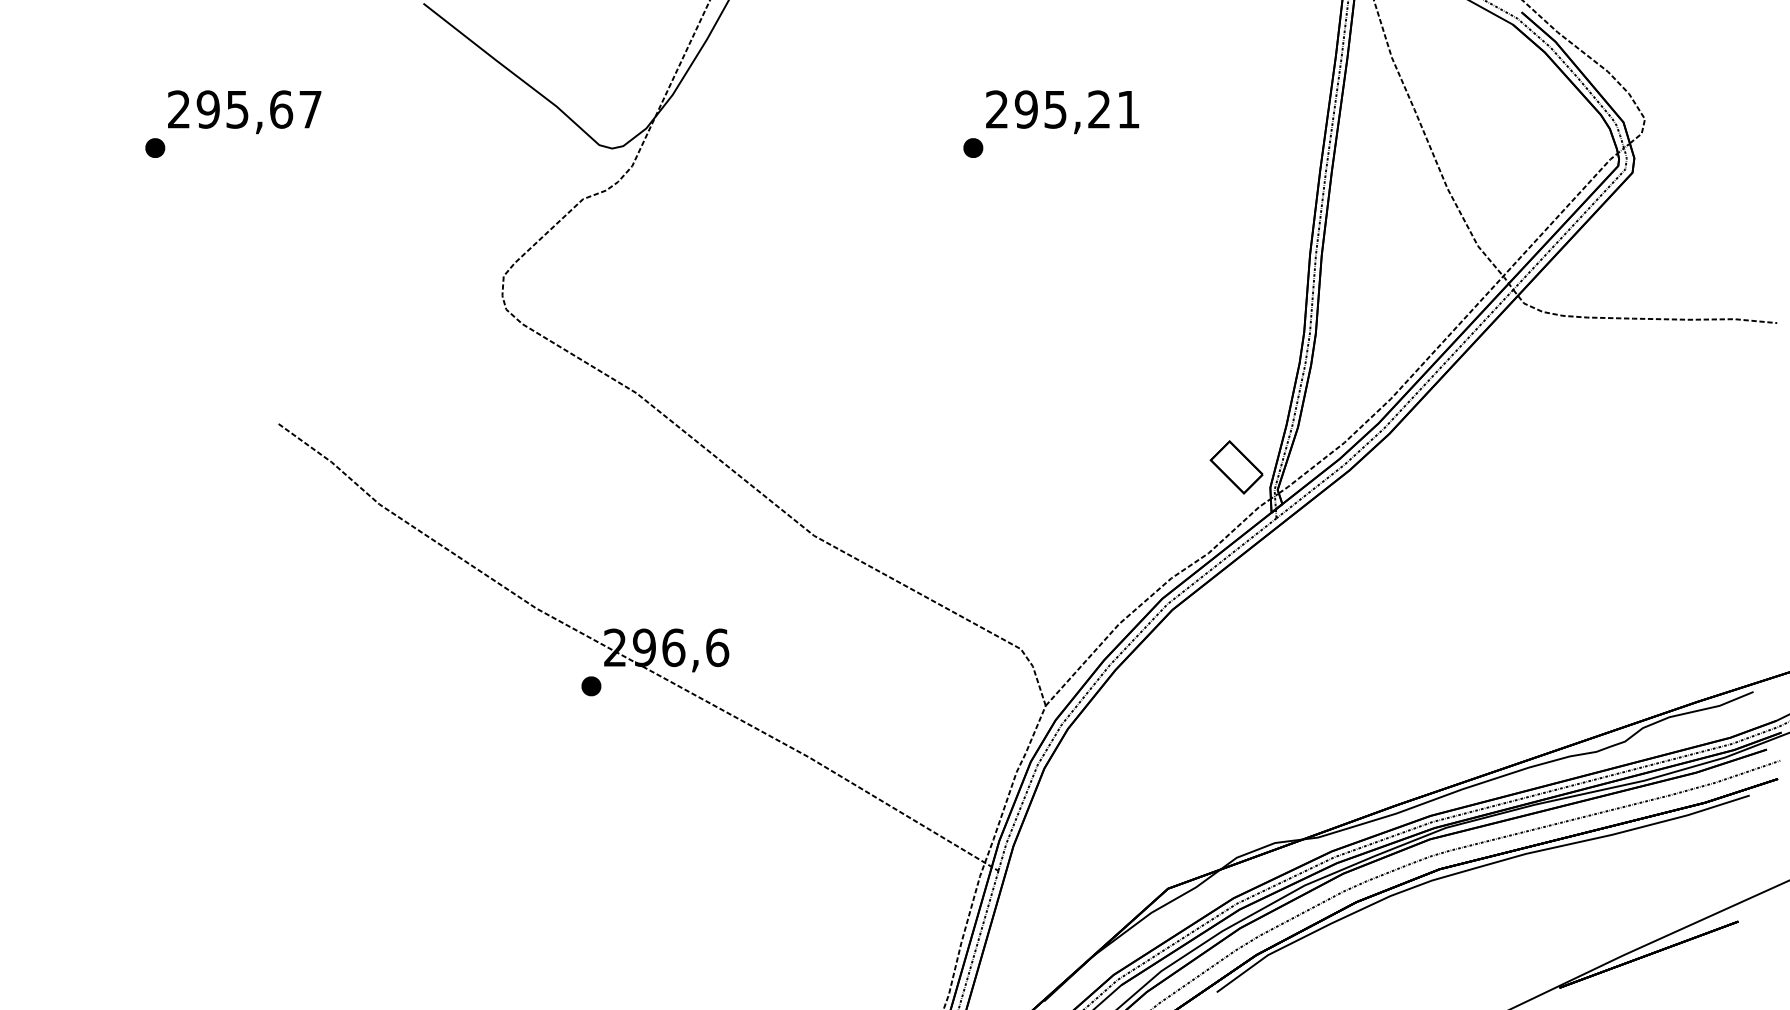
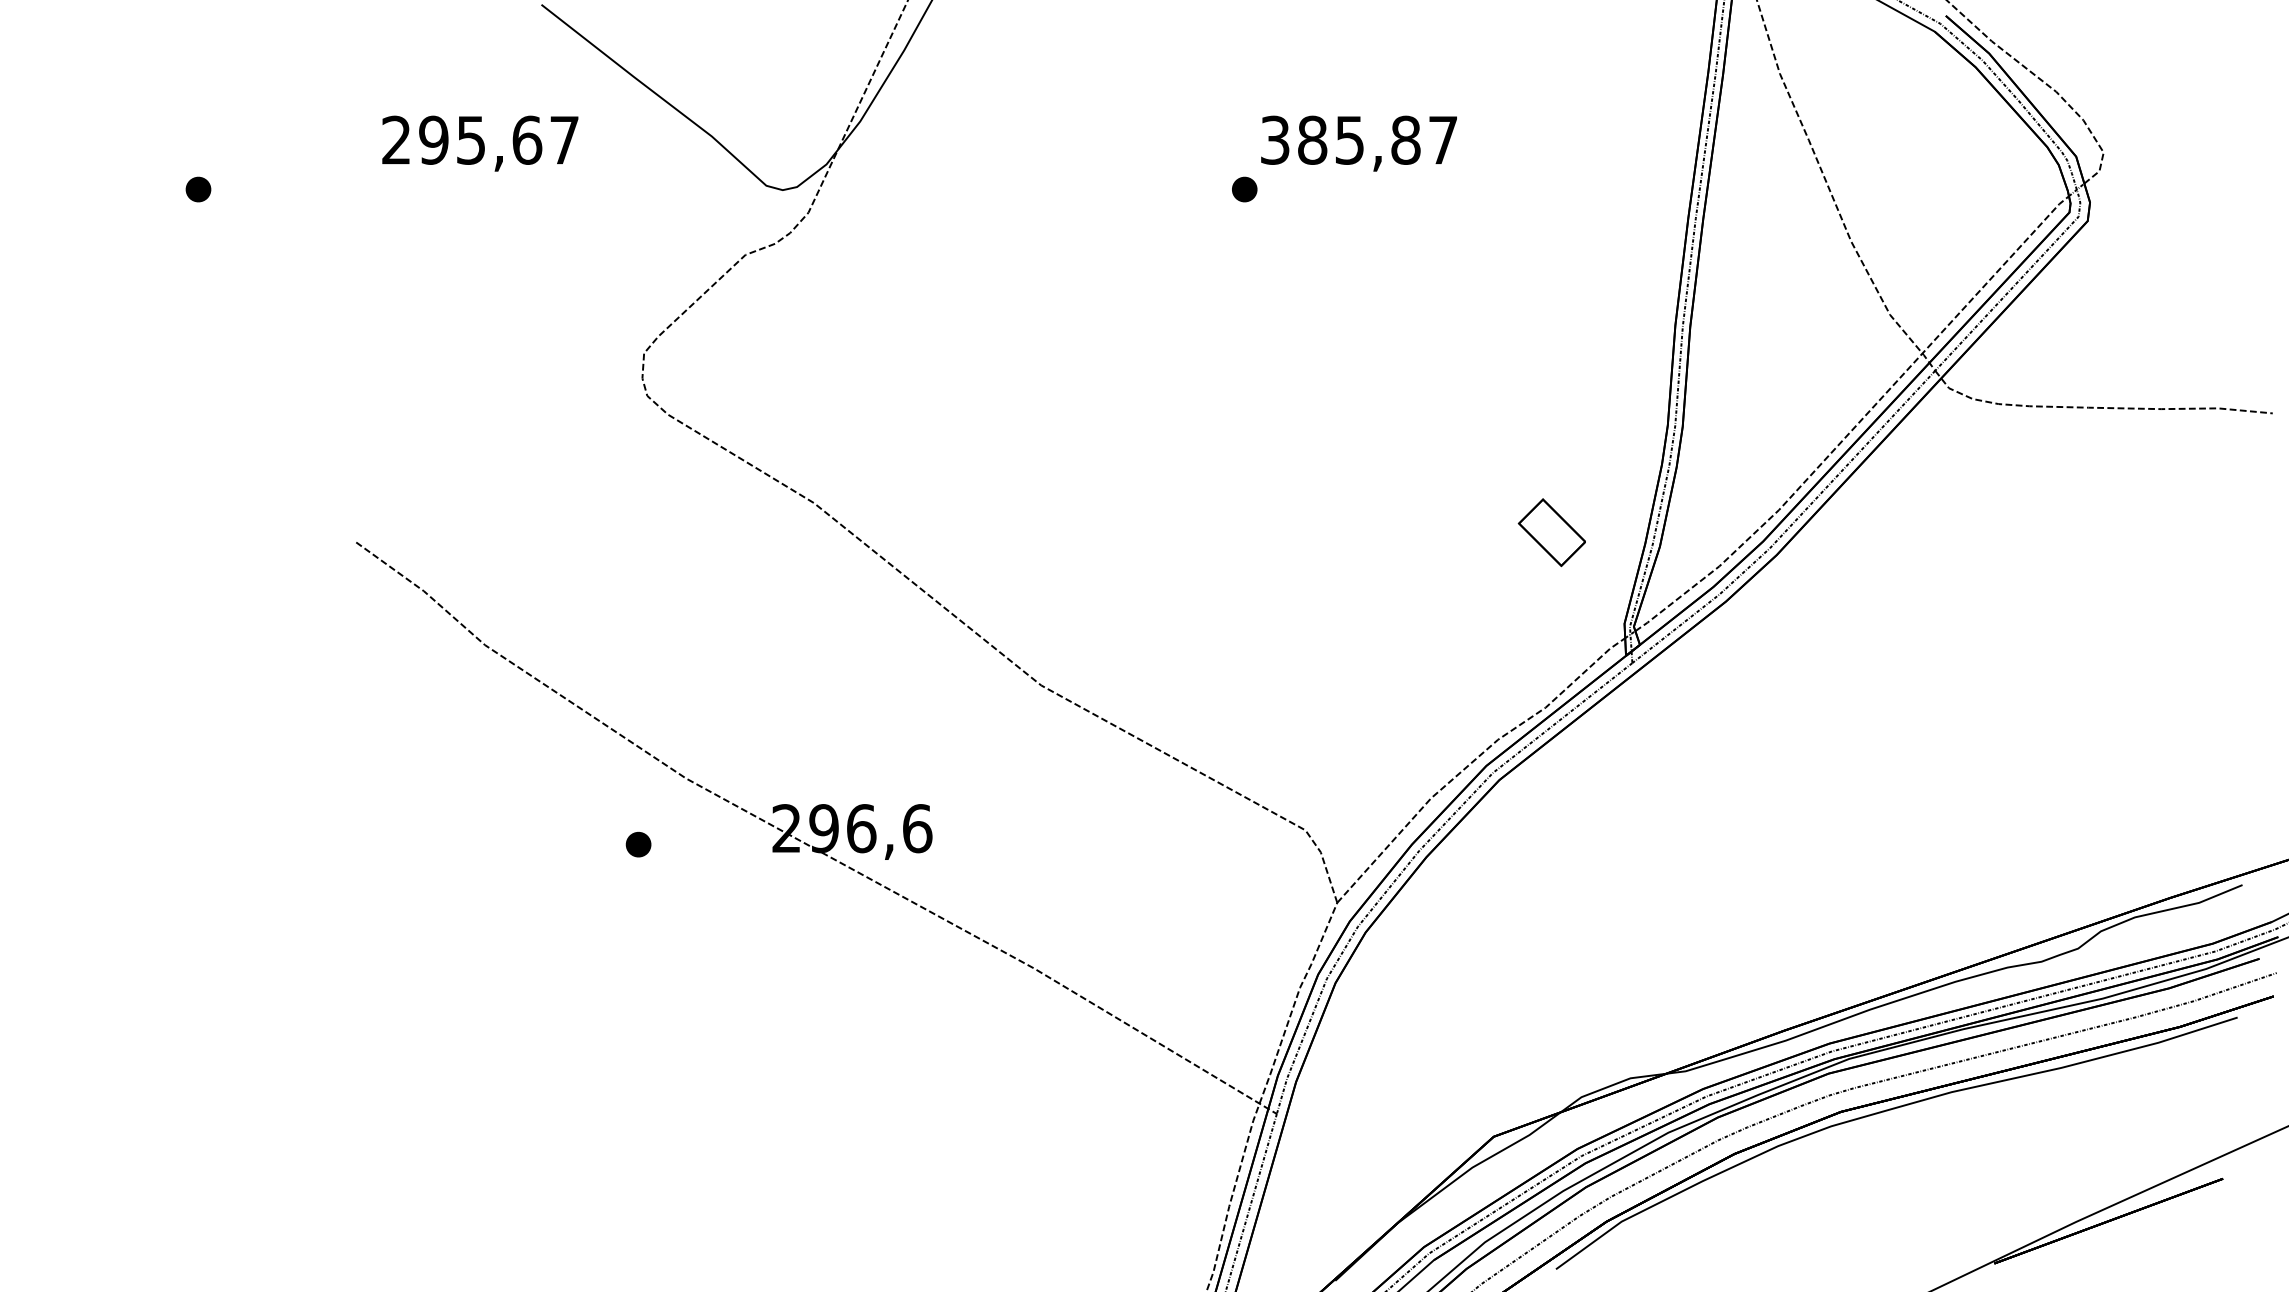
text: (1062, 109) -> (1358, 140), 295,21 -> 385,87
text: (244, 112) -> (480, 144), moved
part: (1236, 467) -> (1551, 532), moved
part: (591, 686) -> (638, 844), moved

